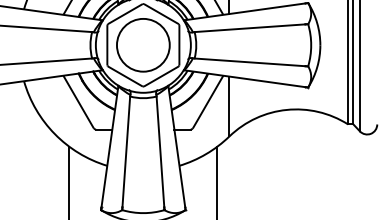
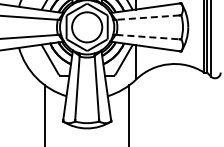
line: (250, 28) -> (148, 17), solid -> dashed
line: (250, 63) -> (148, 37), solid -> dashed

